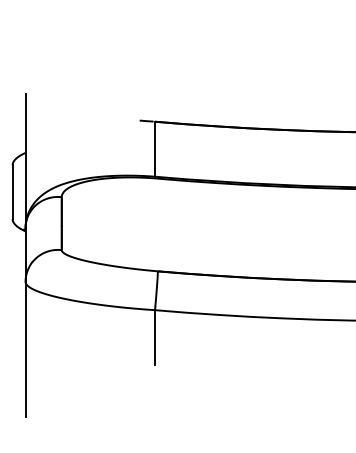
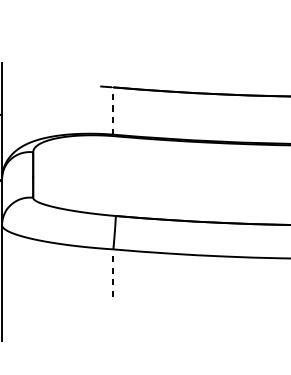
line: (155, 149) -> (113, 111), solid -> dashed
line: (155, 337) -> (113, 272), solid -> dashed

